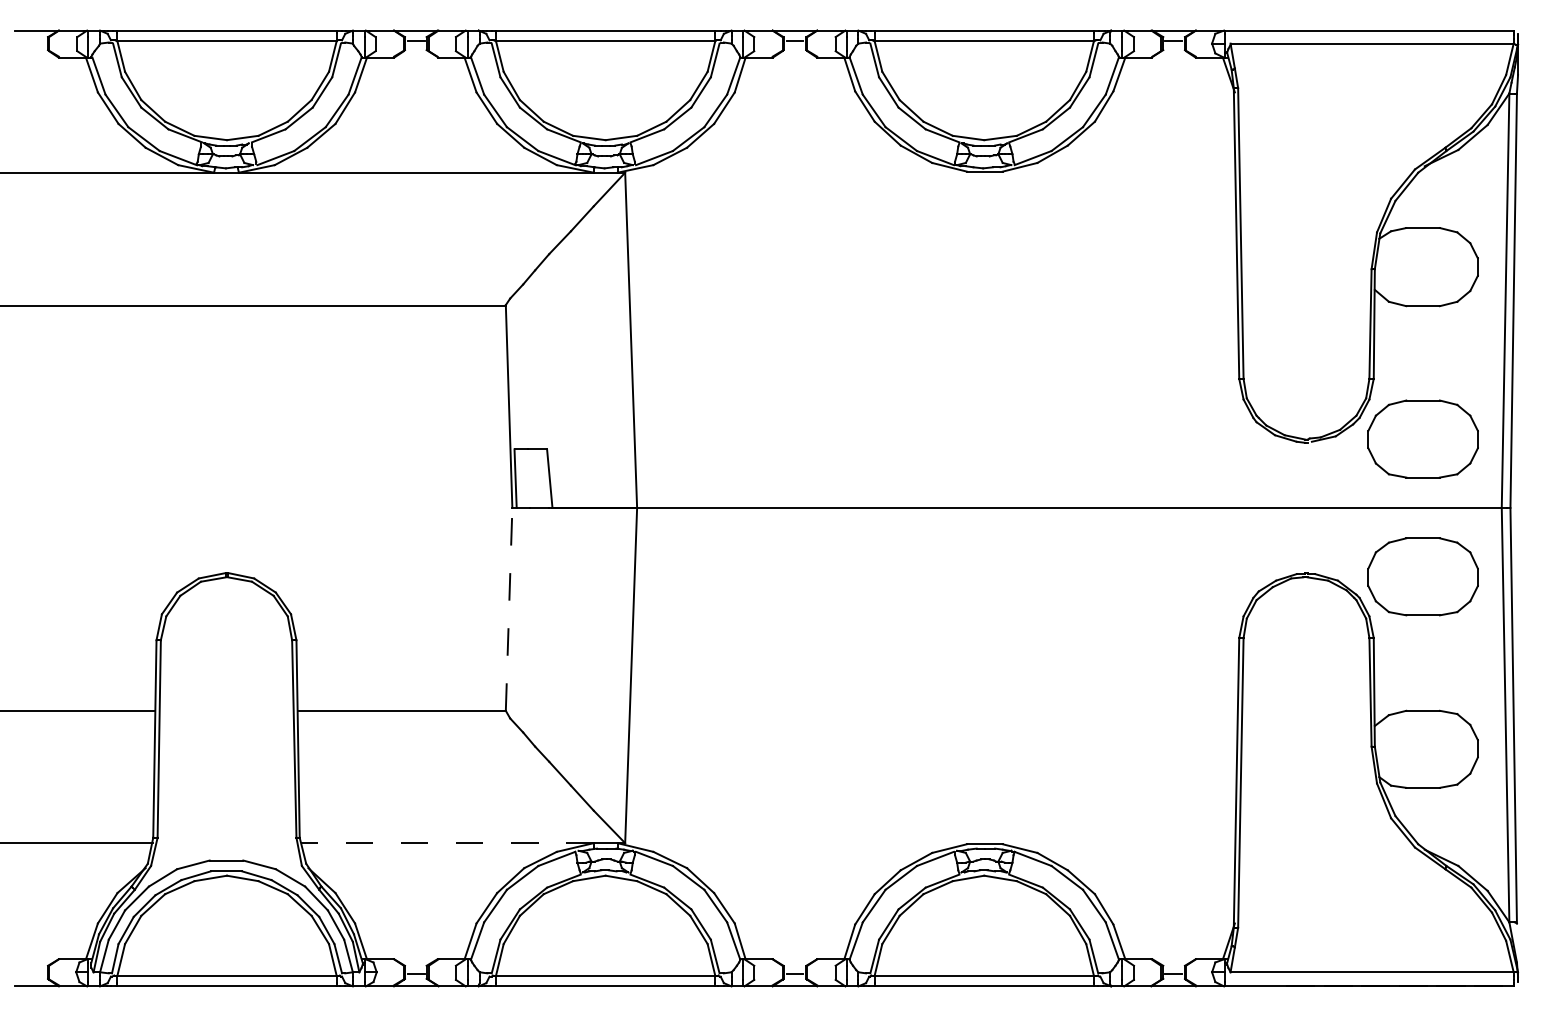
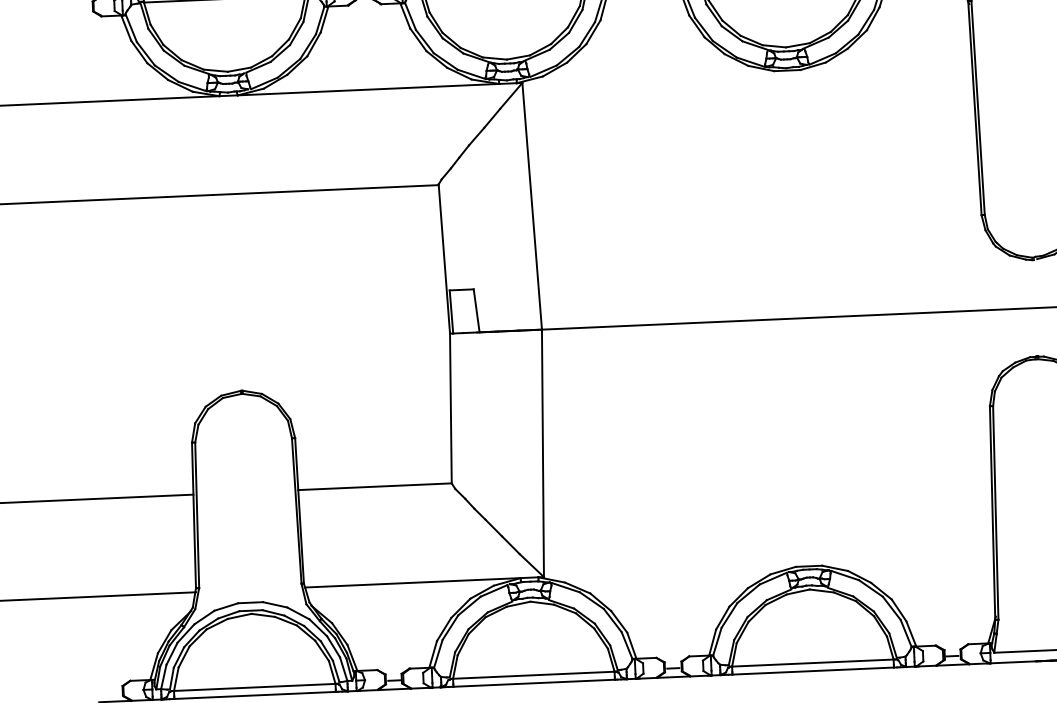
line: (509, 608) -> (451, 407), dashed -> solid
line: (446, 843) -> (412, 583), dashed -> solid

